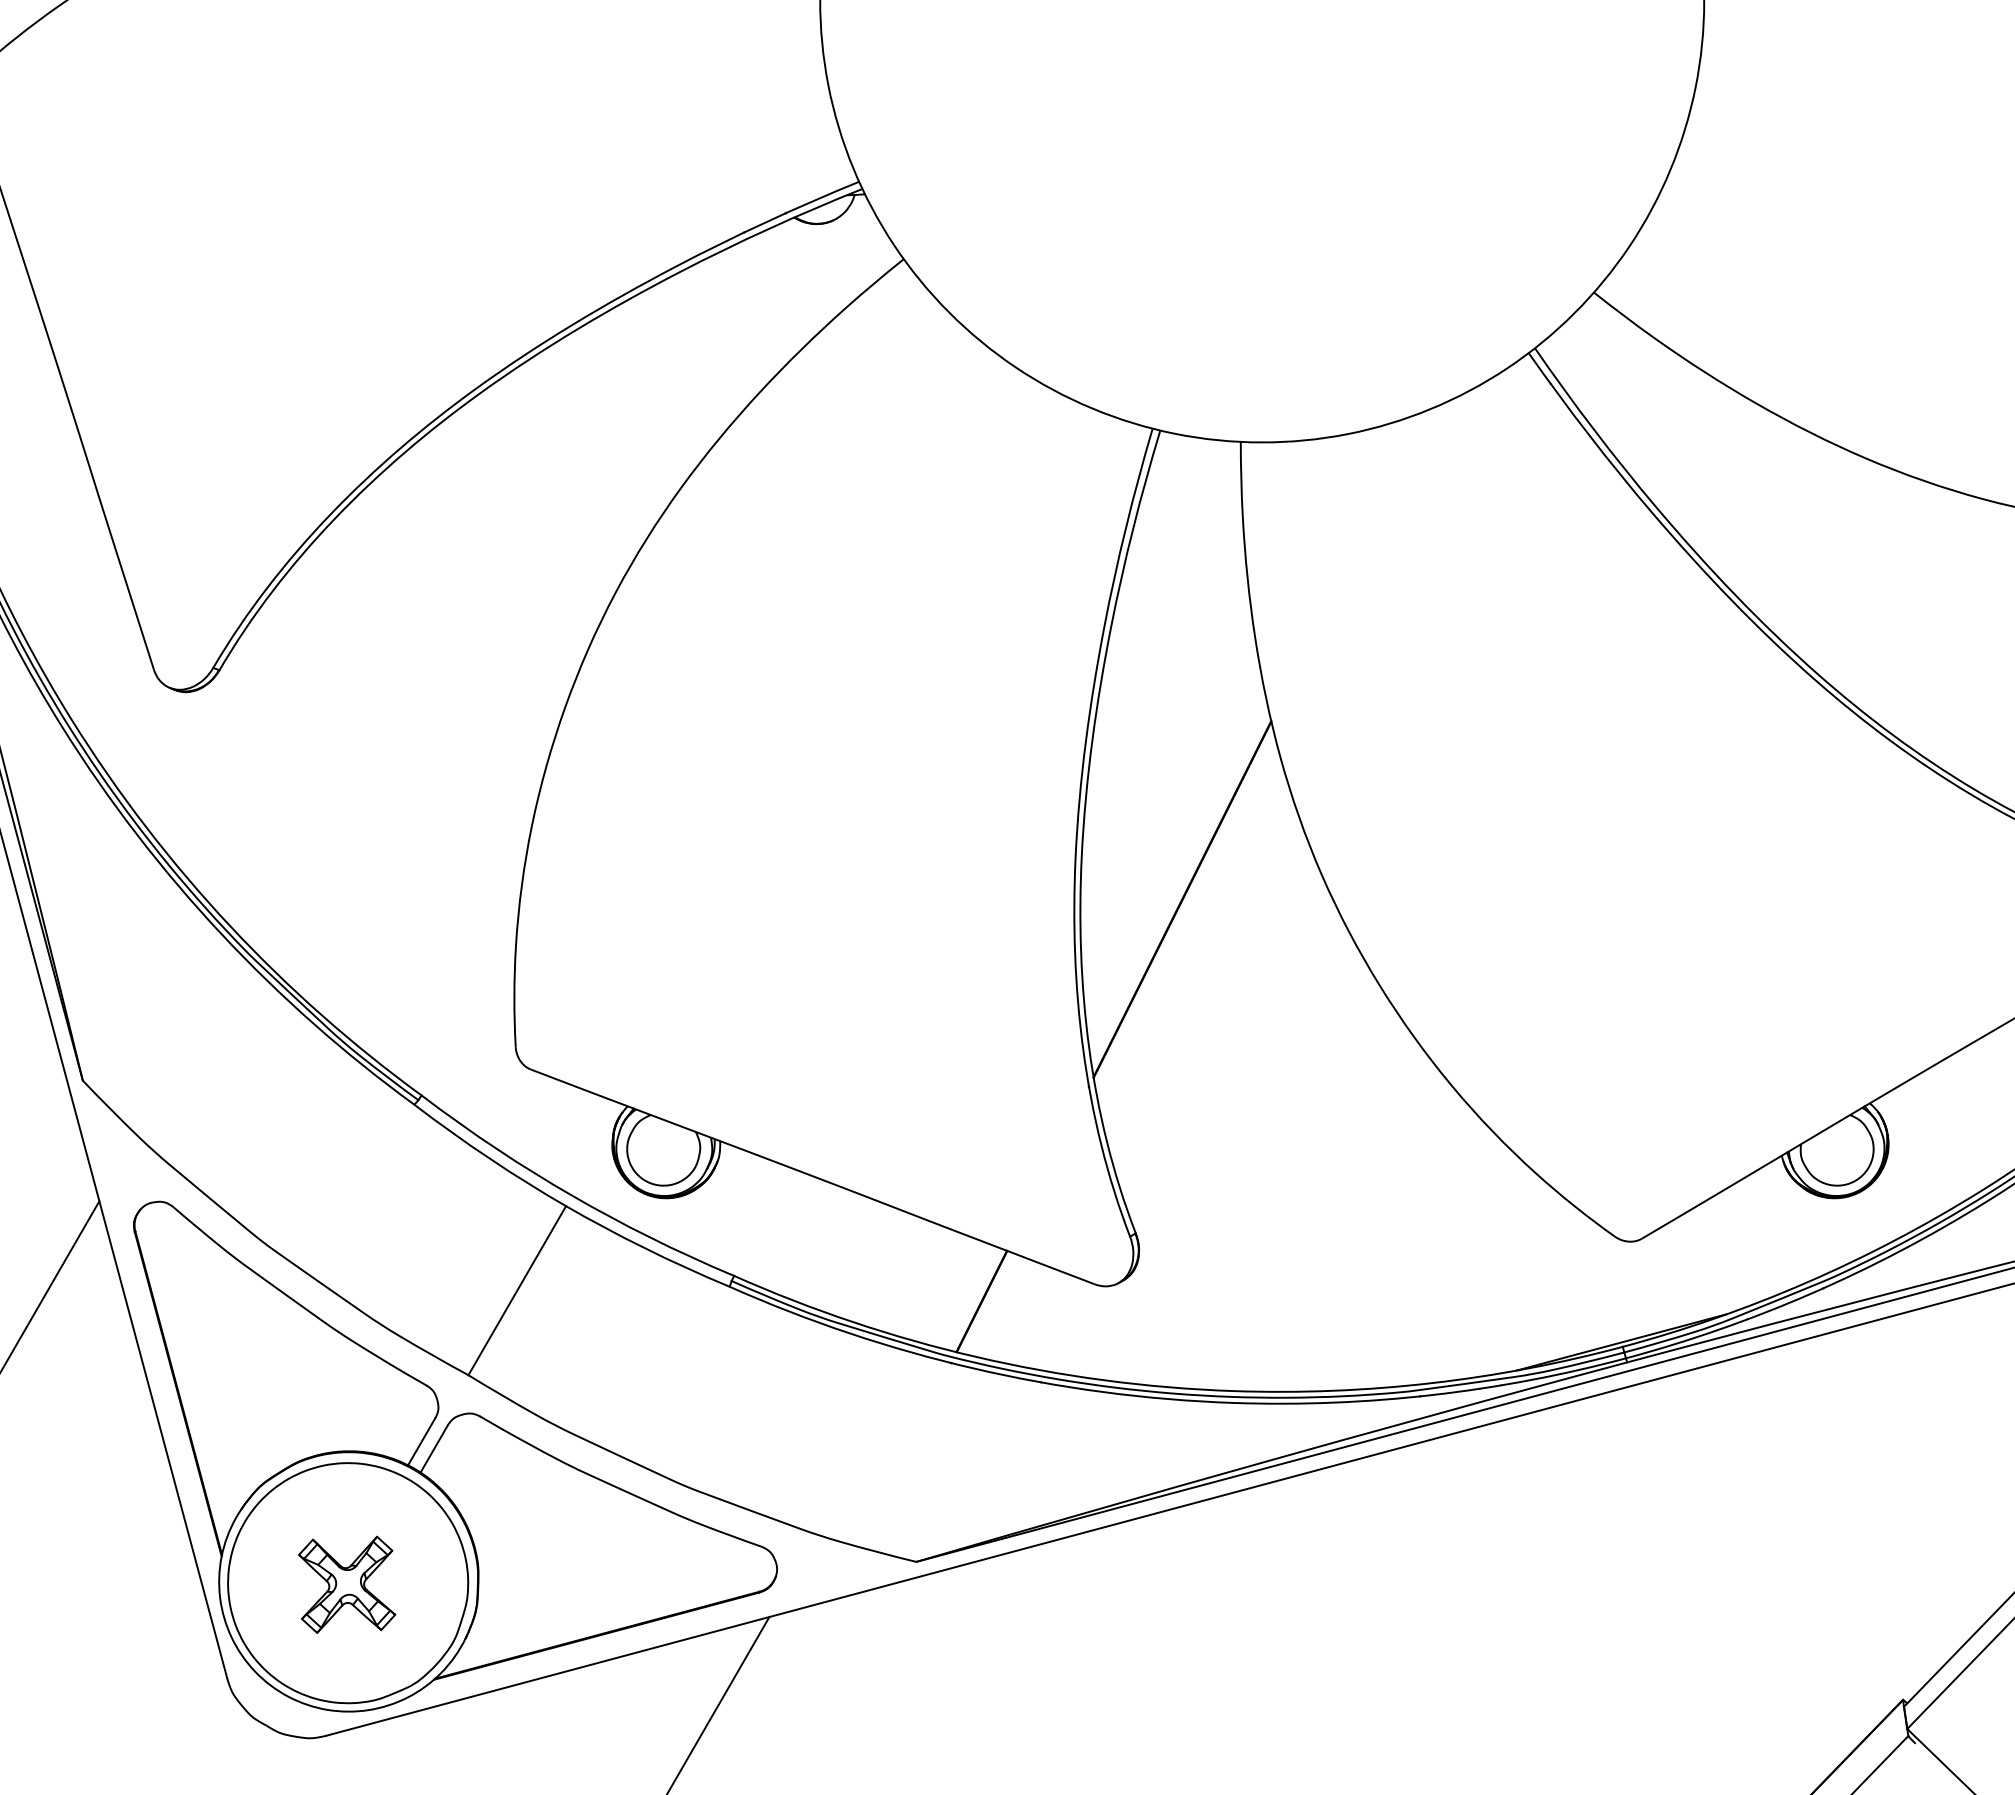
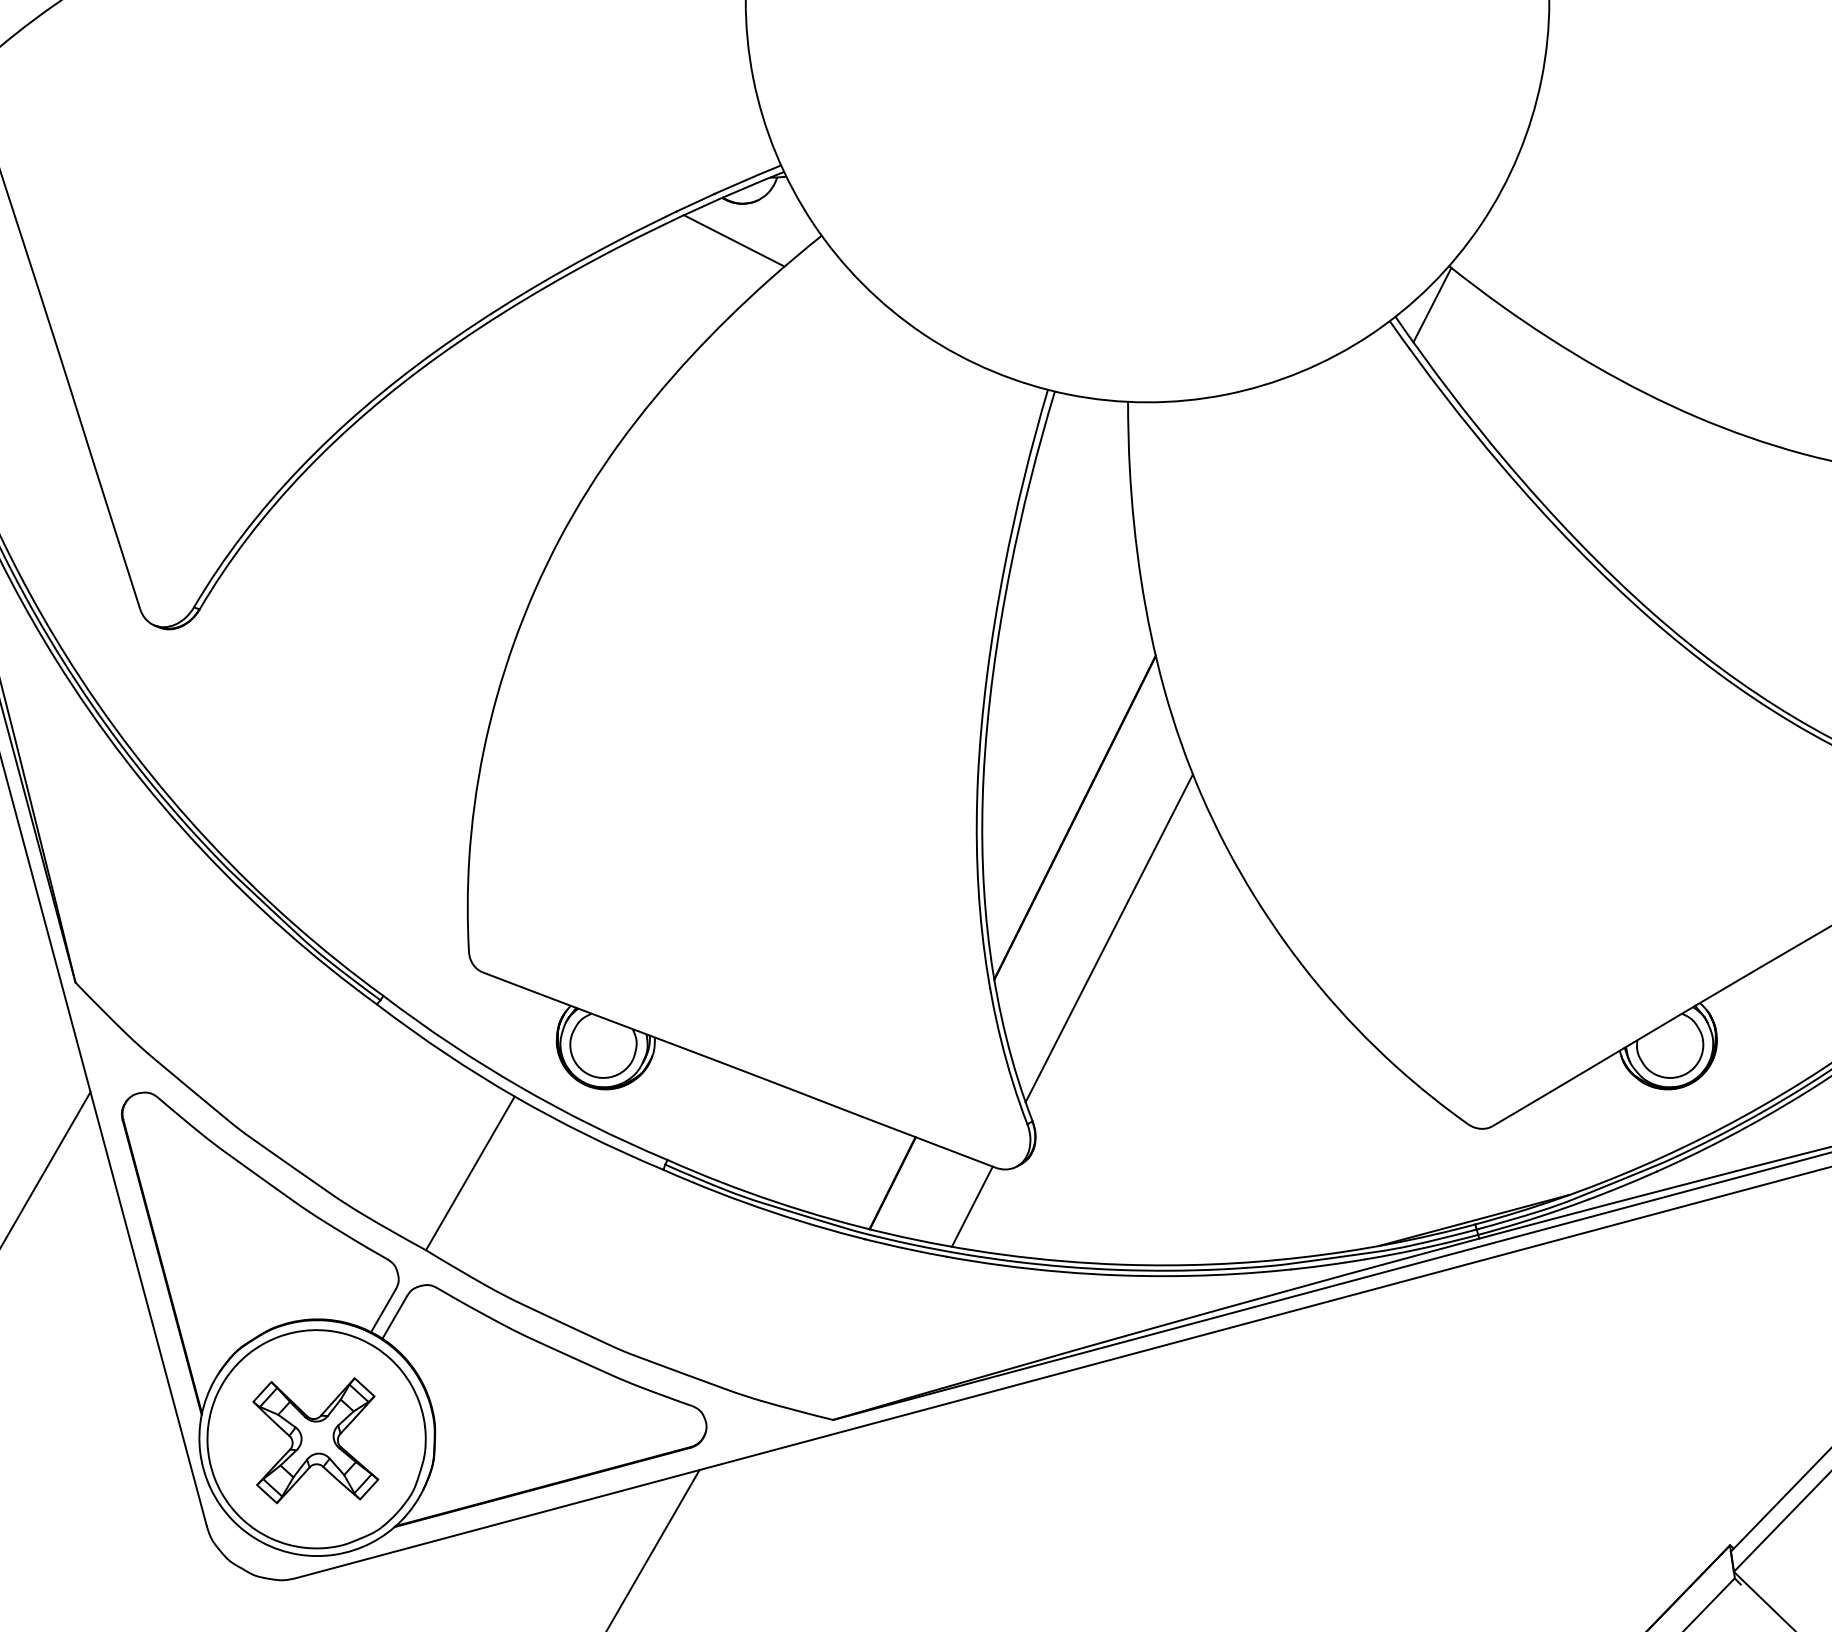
line: (807, 264) -> (734, 240), added
line: (1575, 335) -> (1432, 305), added
line: (1220, 1031) -> (1109, 937), added
line: (1068, 1327) -> (971, 1206), added
part: (346, 1584) -> (315, 1440), size x1.43

